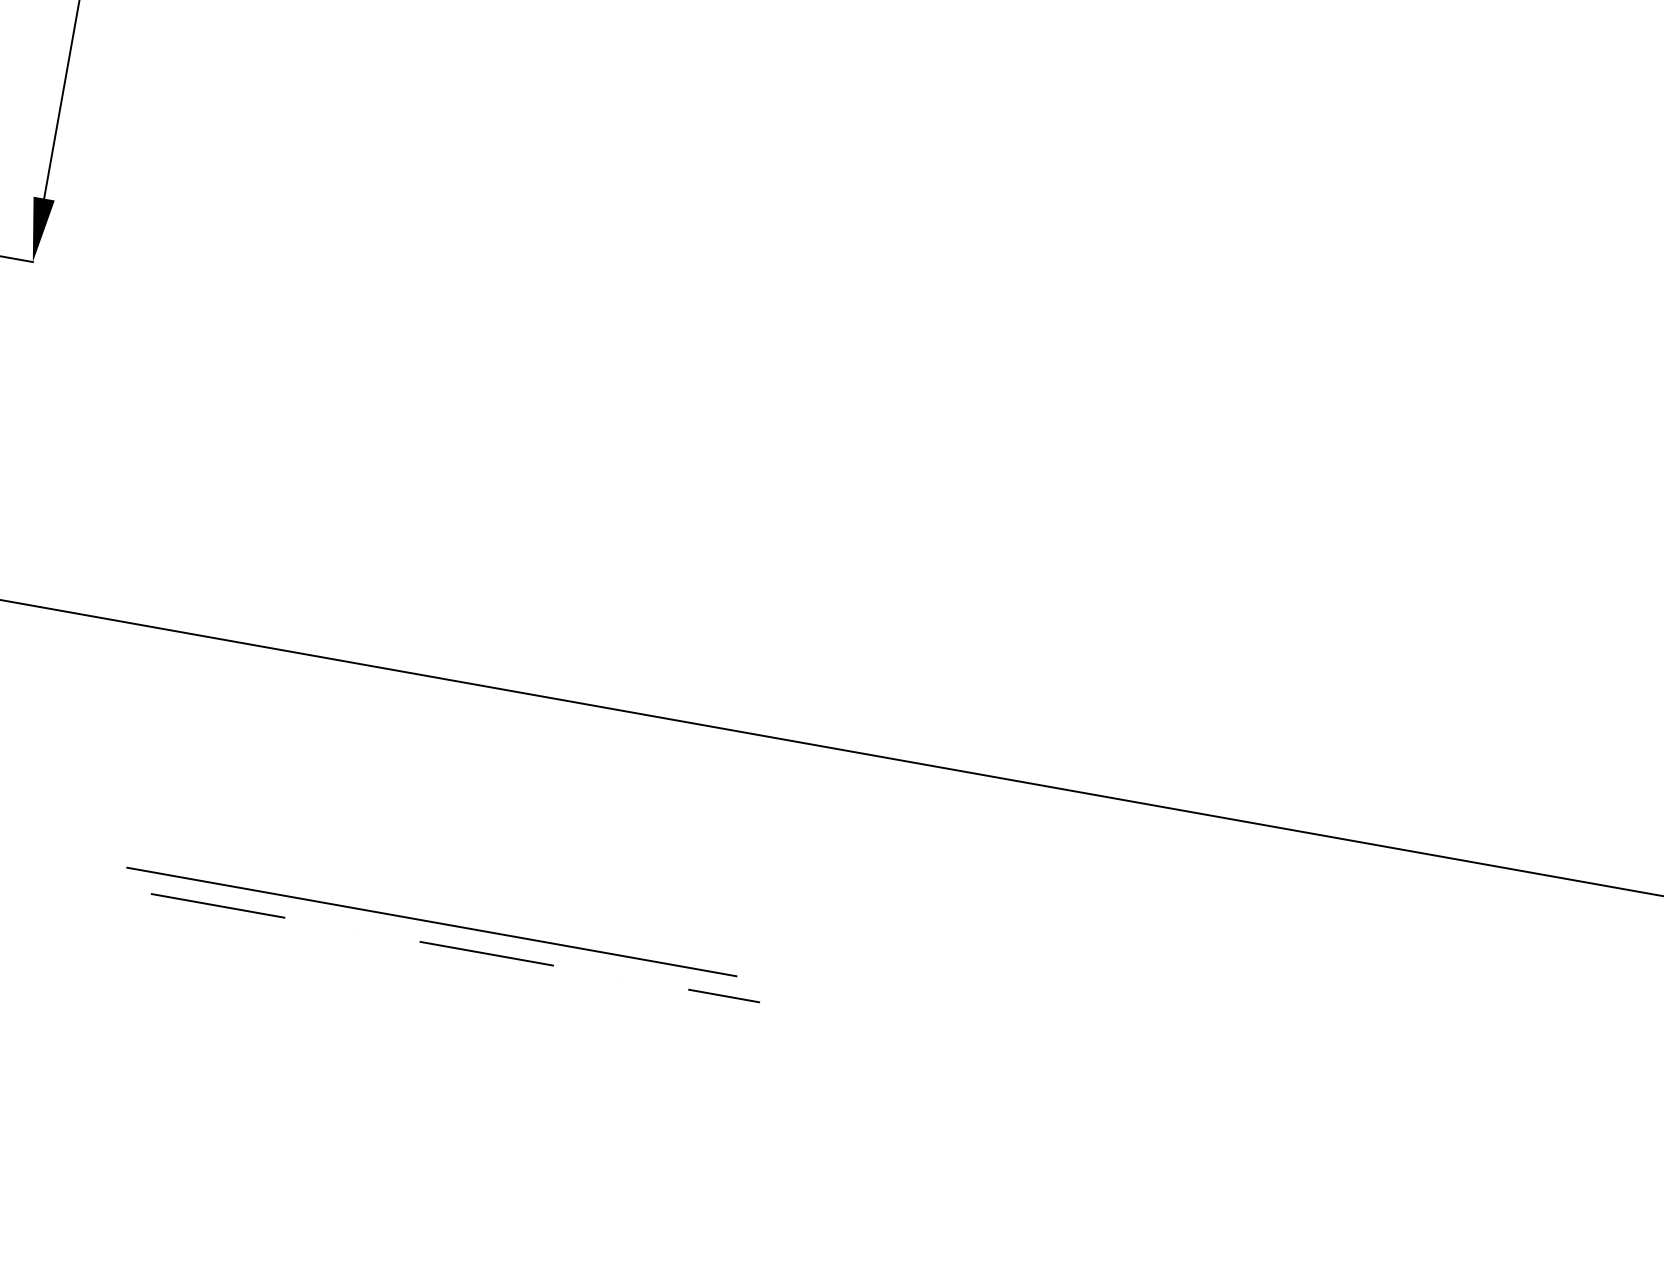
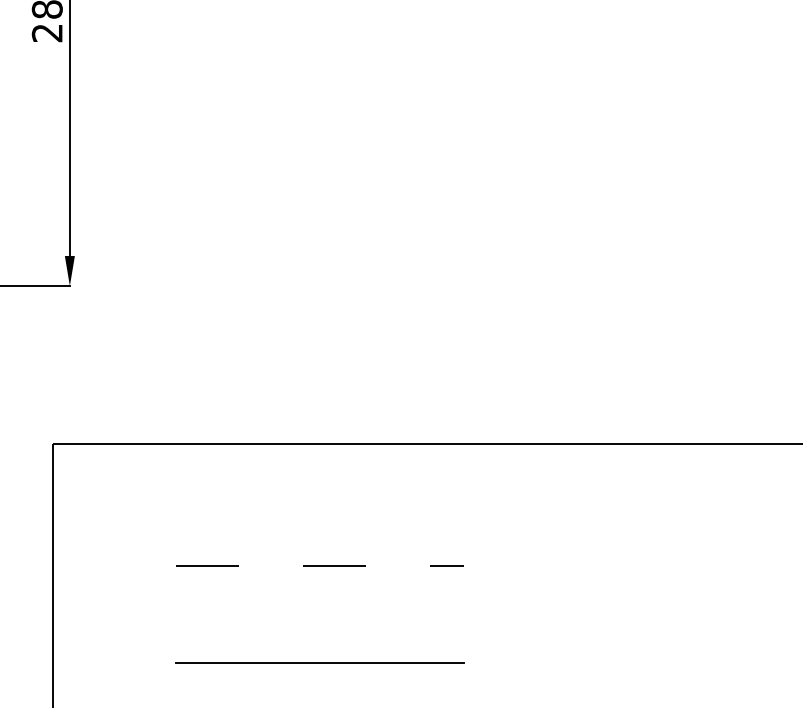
line: (431, 920) -> (319, 662), moved

